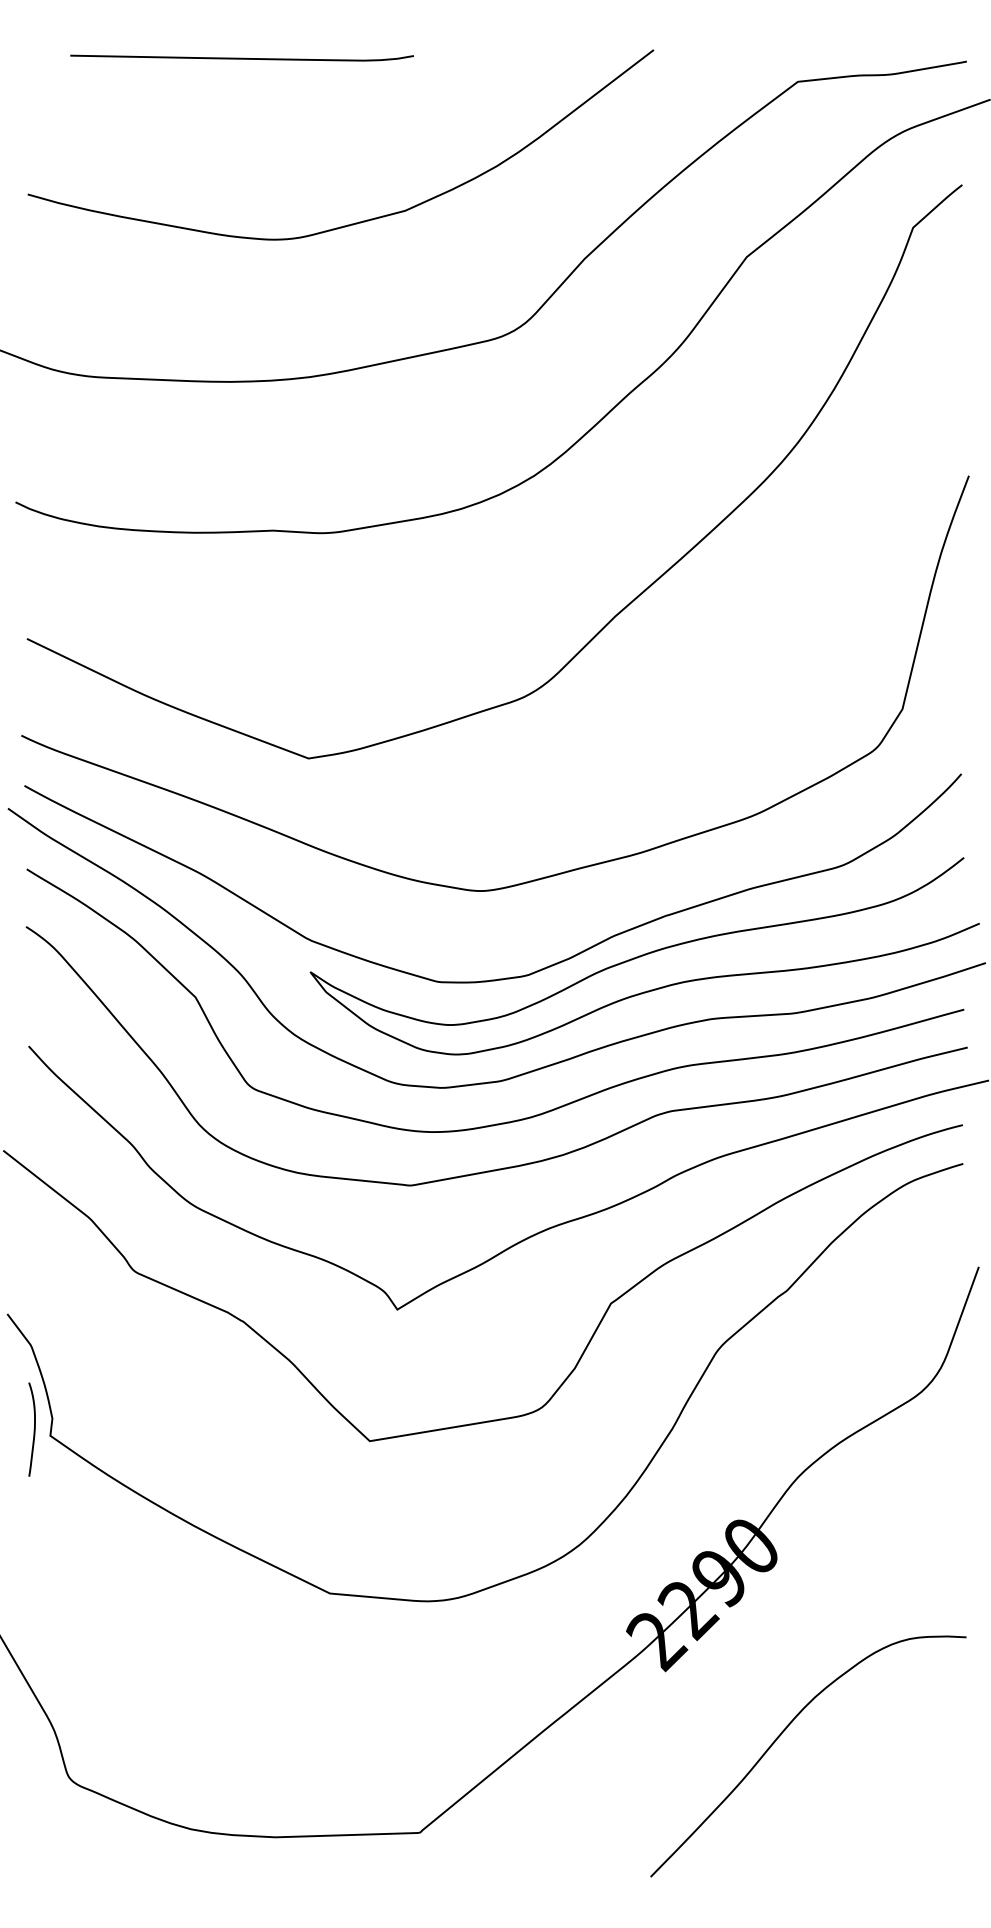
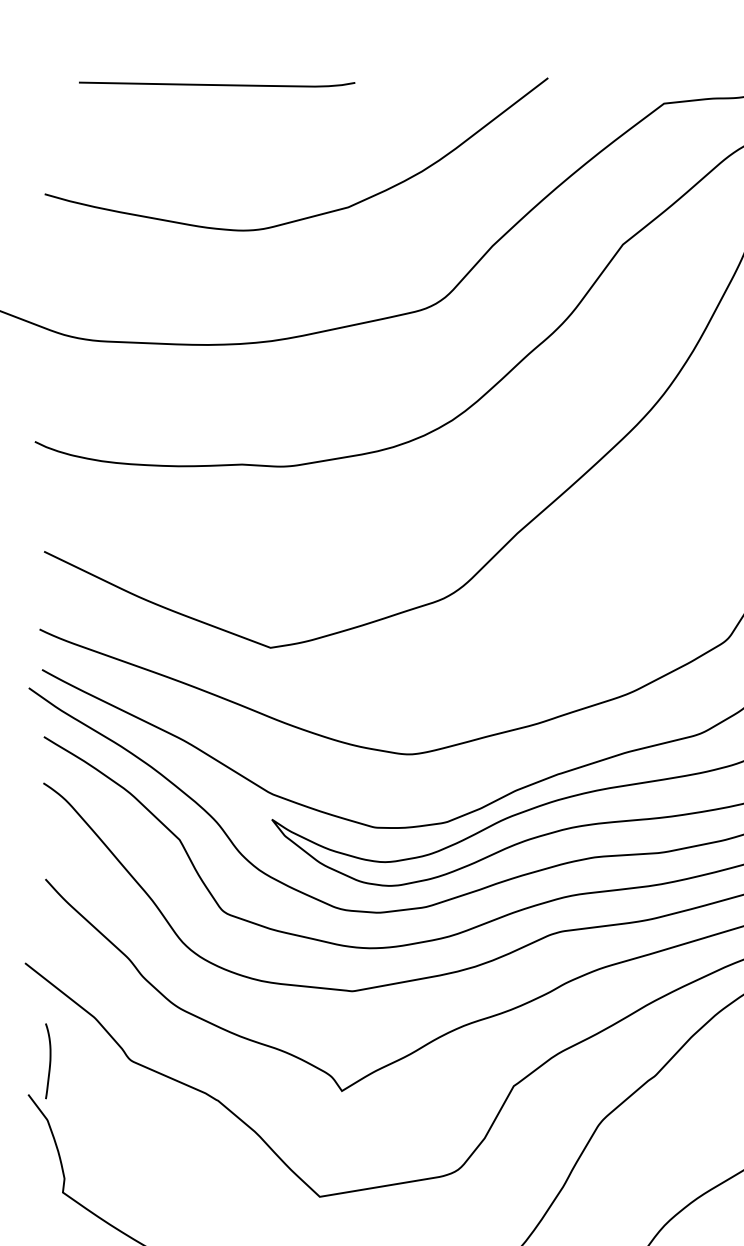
curve: (33, 1429) -> (49, 1061), moved

